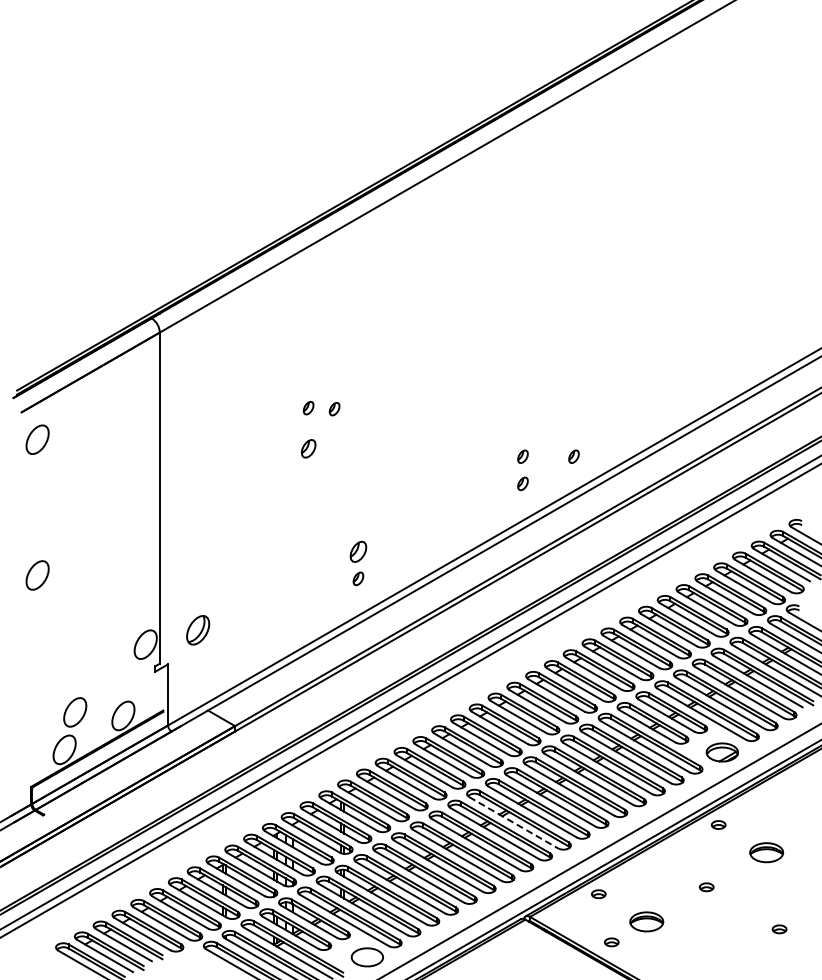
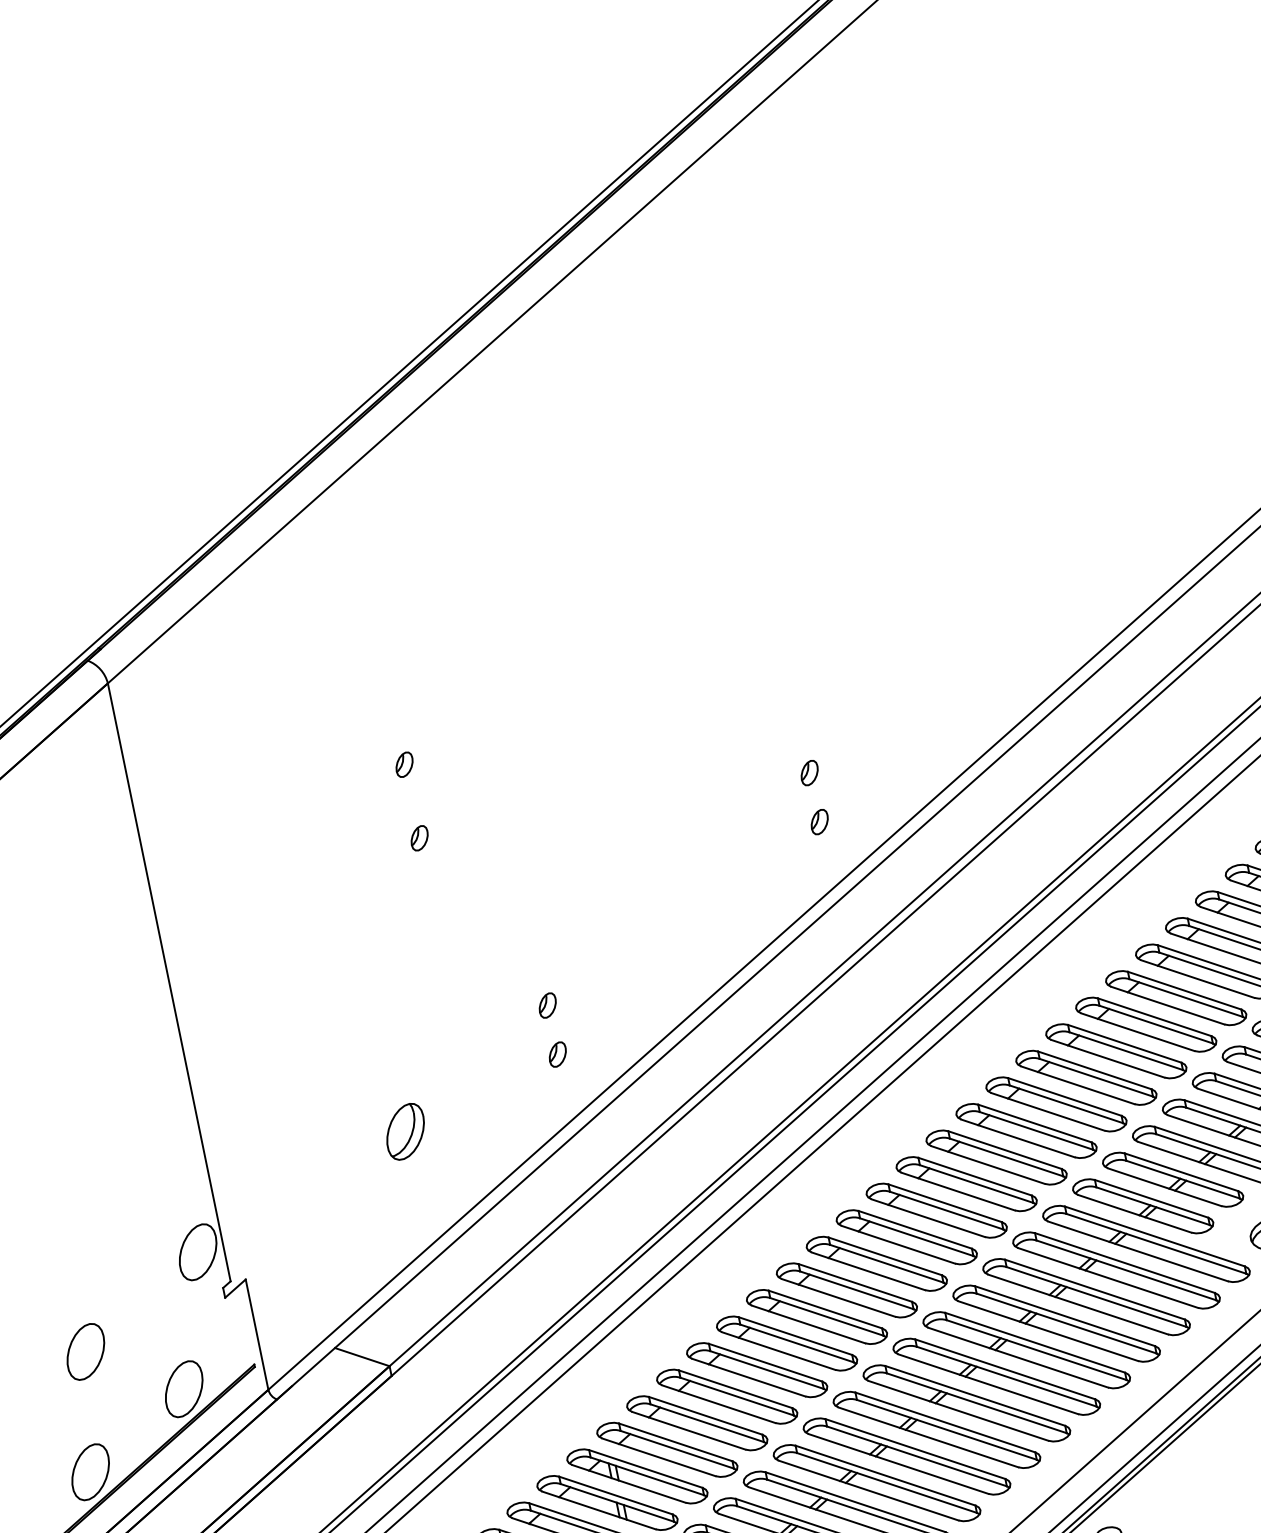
part: (334, 408) -> (451, 755), removed
part: (308, 448) -> (419, 837), size x0.71
part: (573, 456) -> (900, 753), removed
part: (358, 551) -> (547, 1005), size x0.62
part: (198, 630) -> (406, 1132), moved
part: (75, 712) -> (86, 1351), moved
line: (514, 823) -> (930, 1438), dashed -> solid

